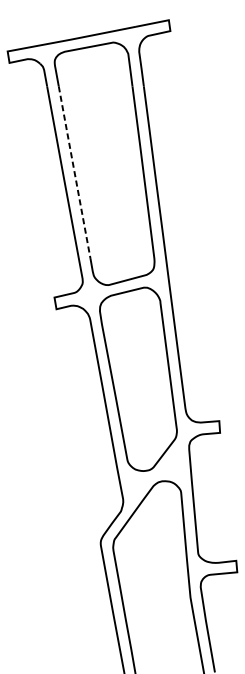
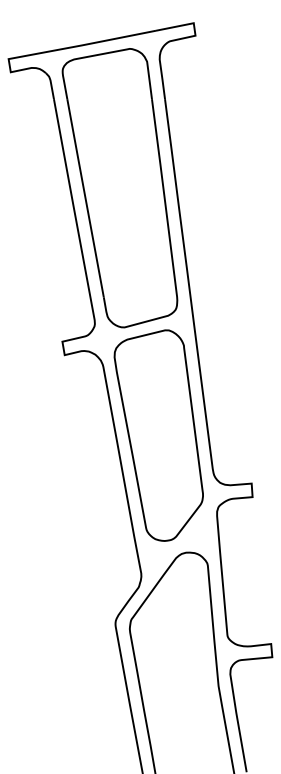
line: (74, 171) -> (85, 197), dashed -> solid

